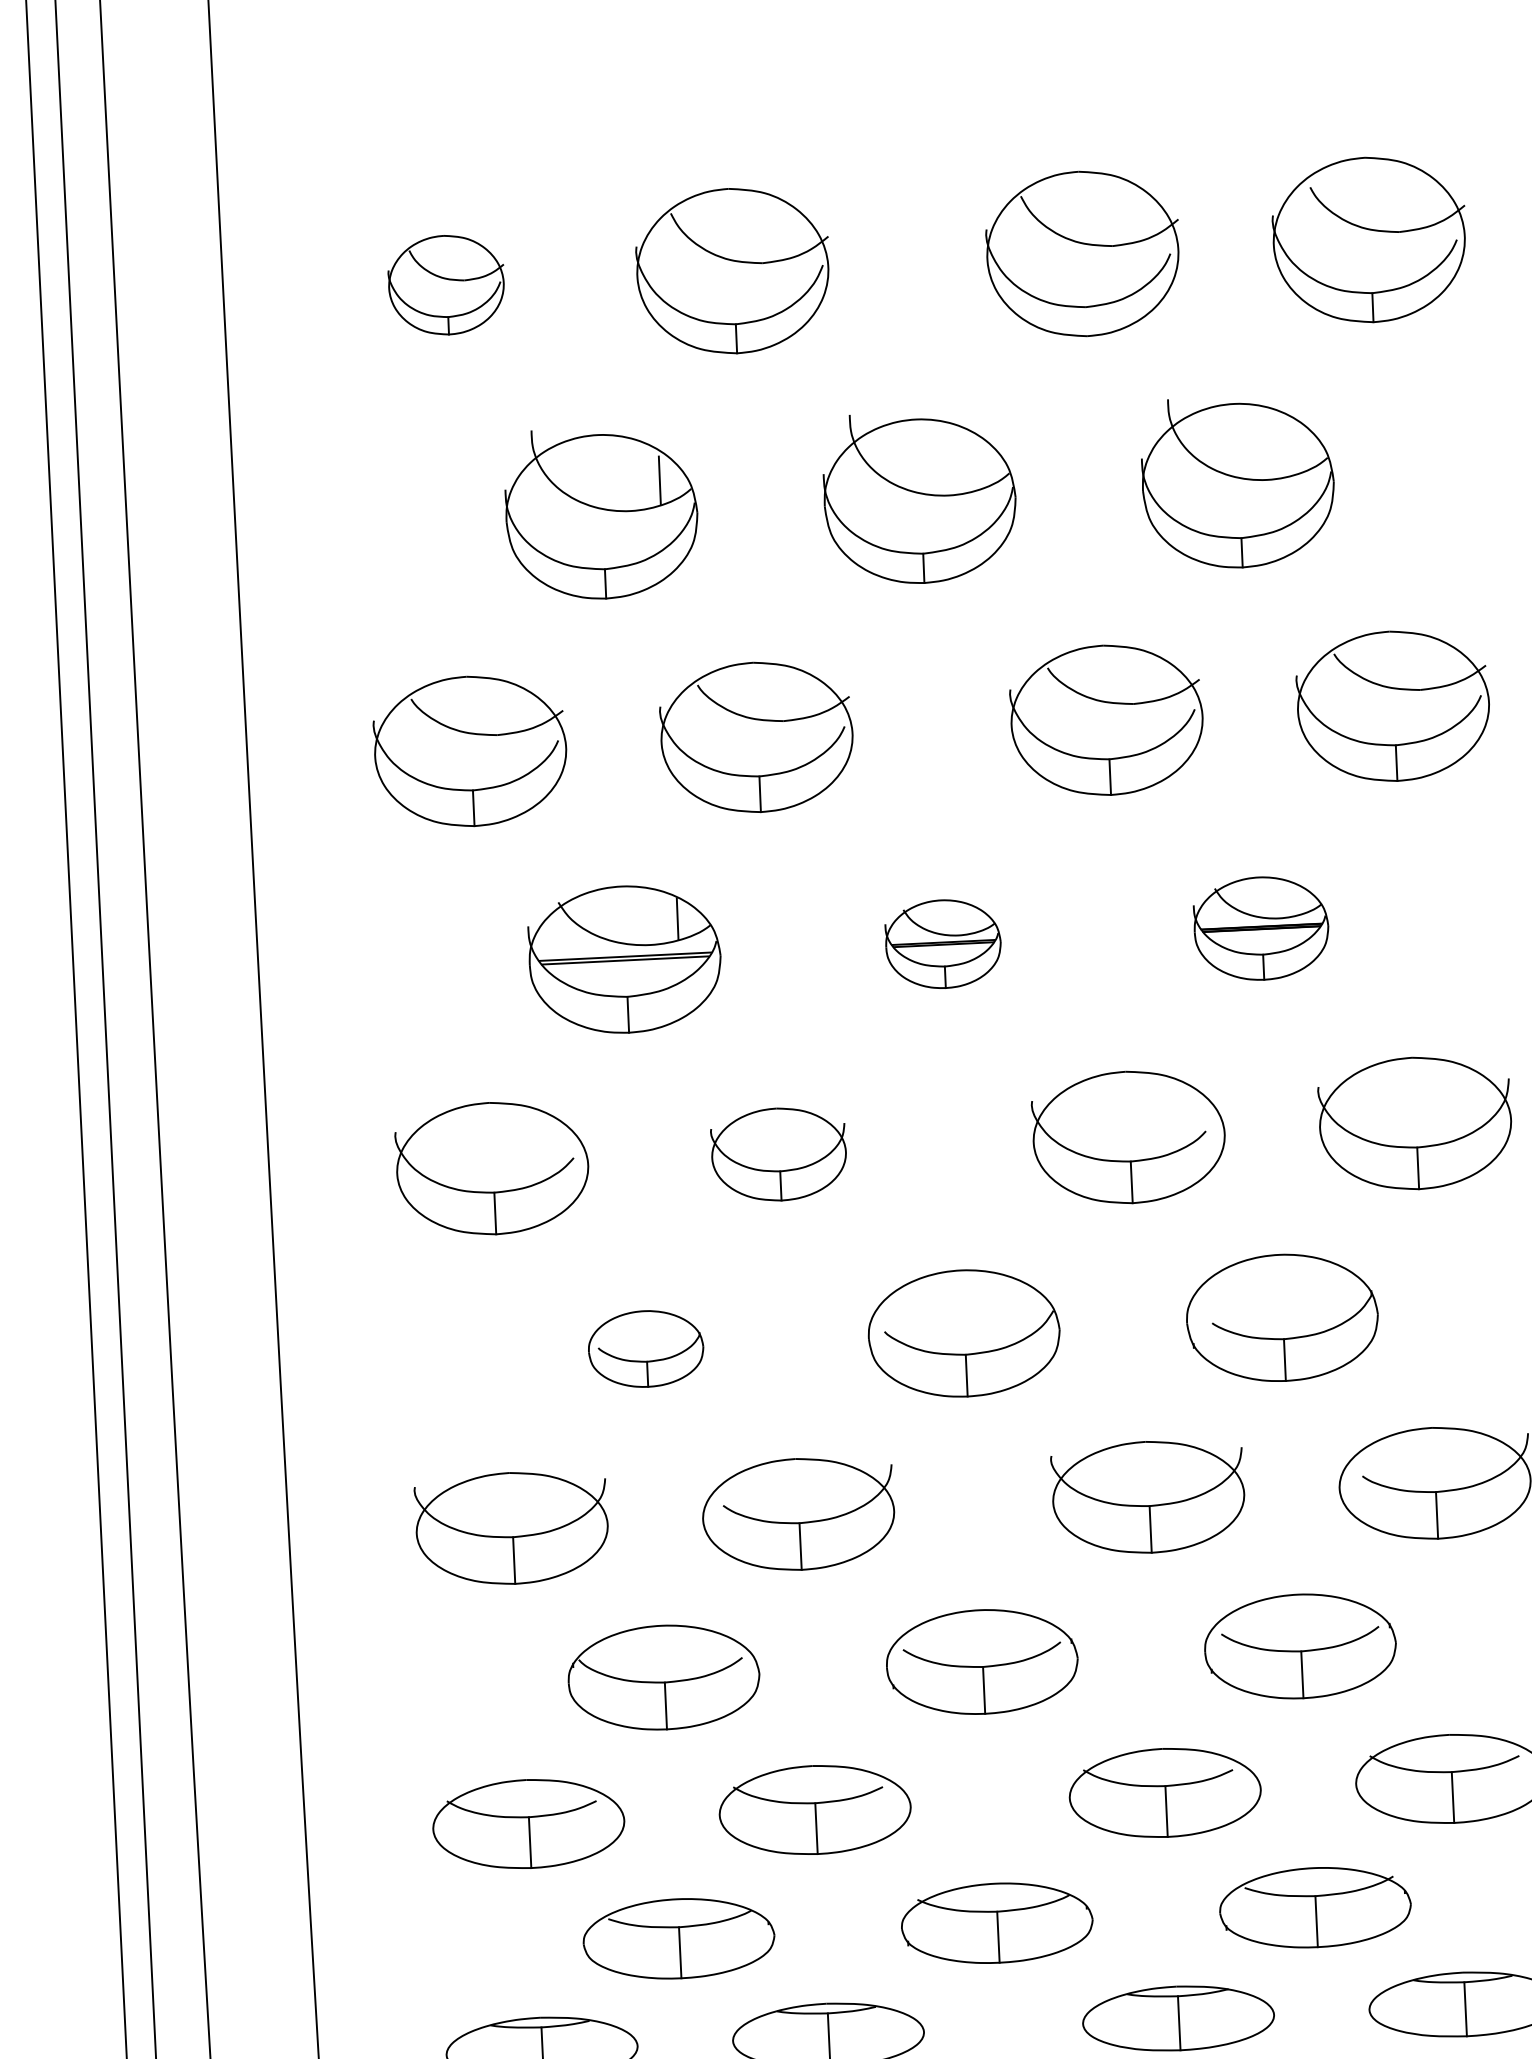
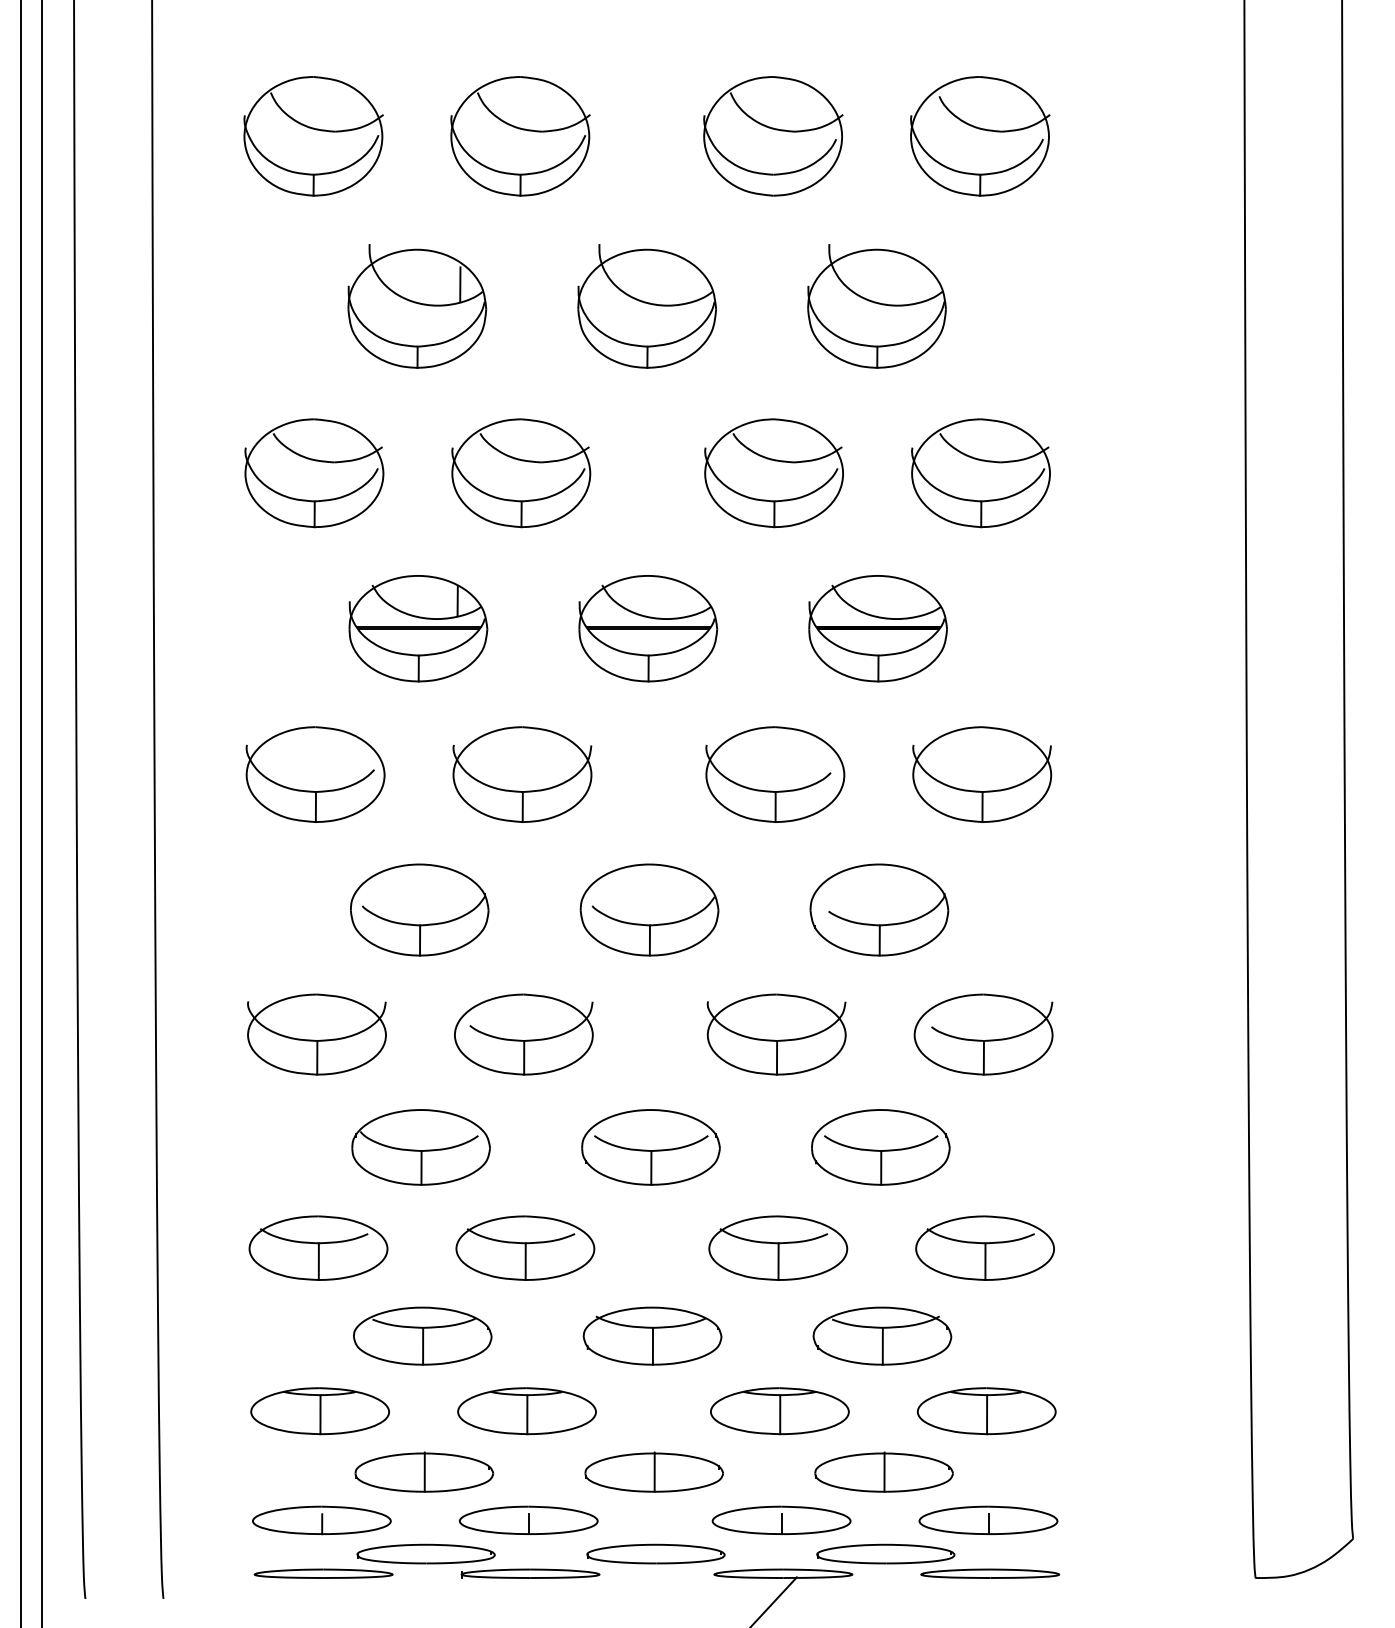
part: (446, 285) -> (313, 136), size x1.67
part: (1260, 928) -> (877, 628), size x1.43
part: (943, 943) -> (648, 628), size x1.67
part: (779, 1154) -> (522, 774), size x1.43
part: (645, 1348) -> (419, 909), size x1.67

